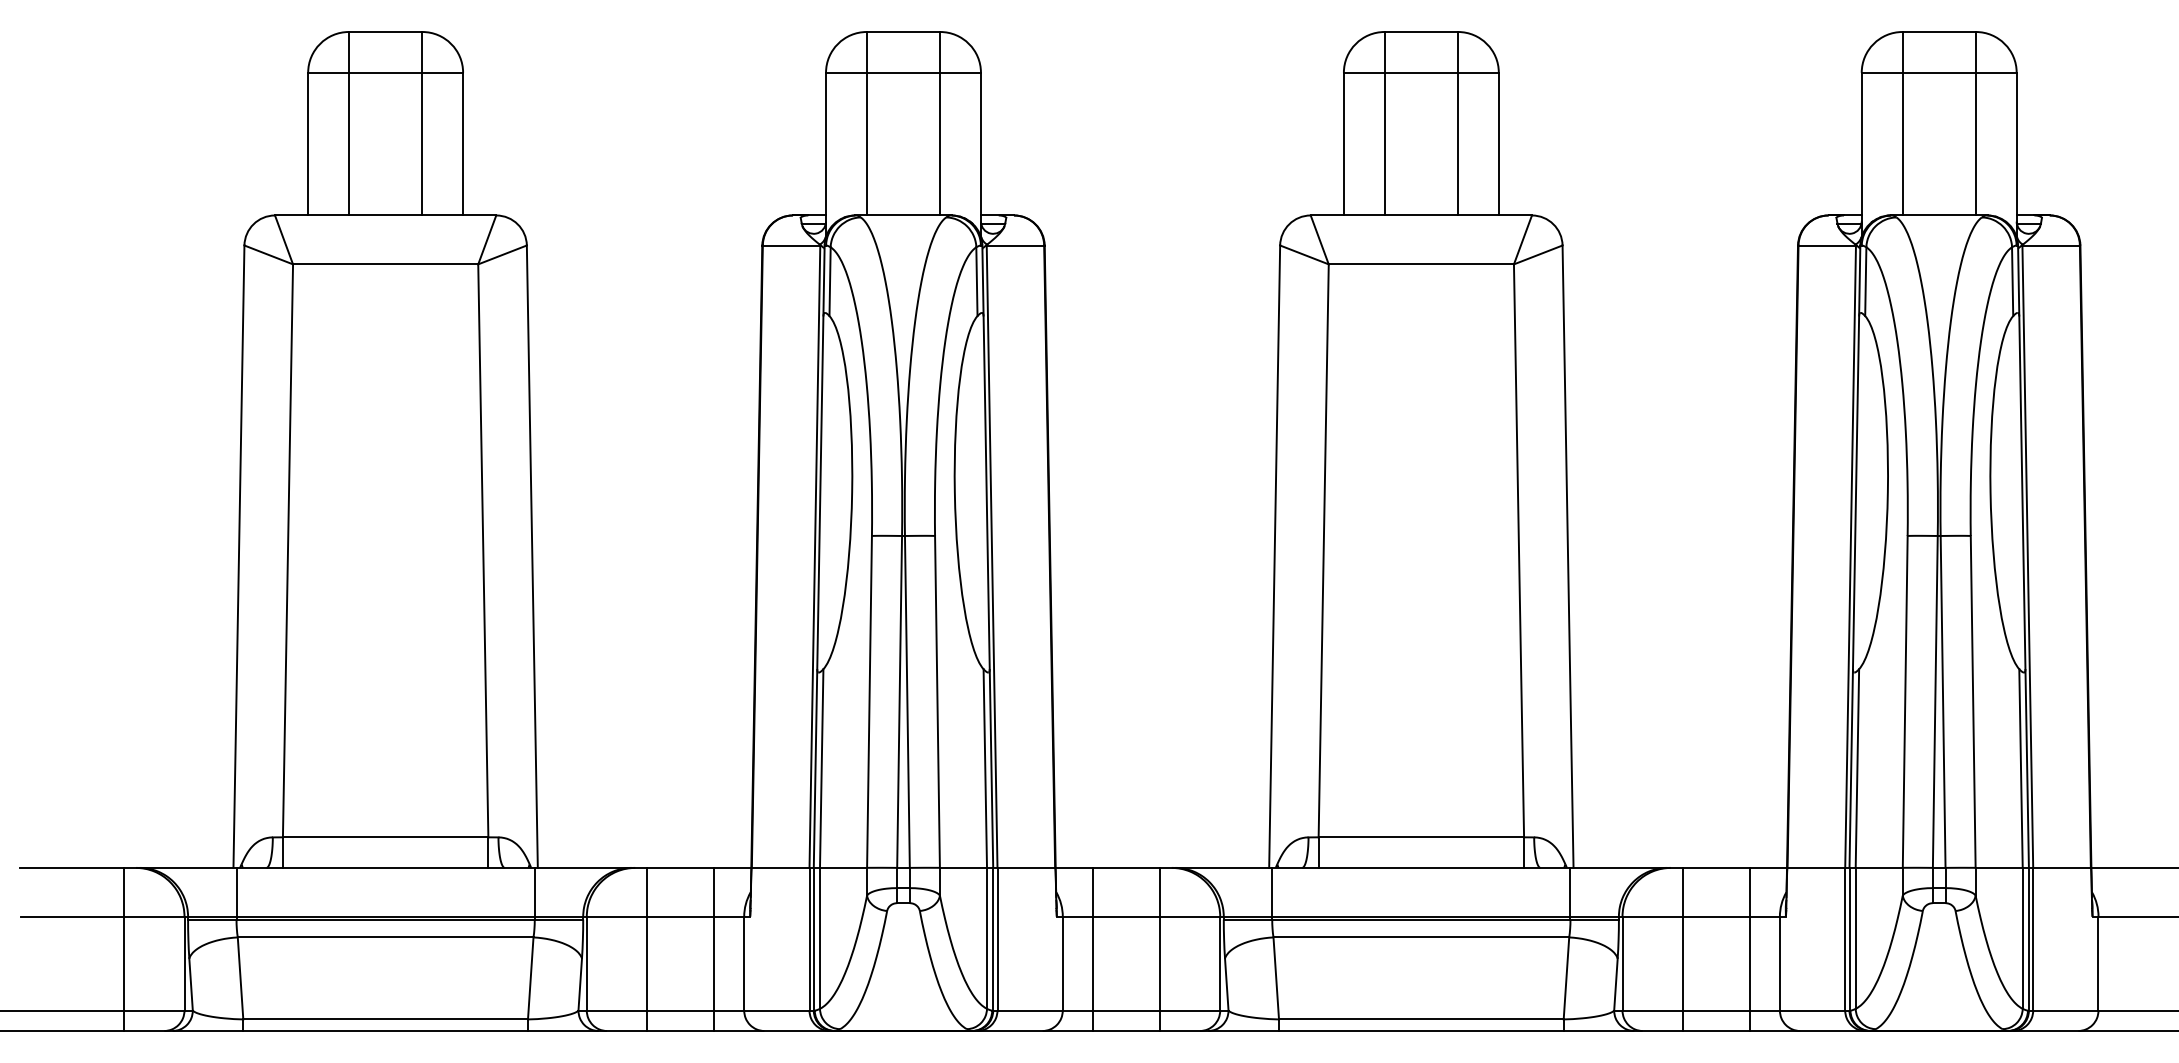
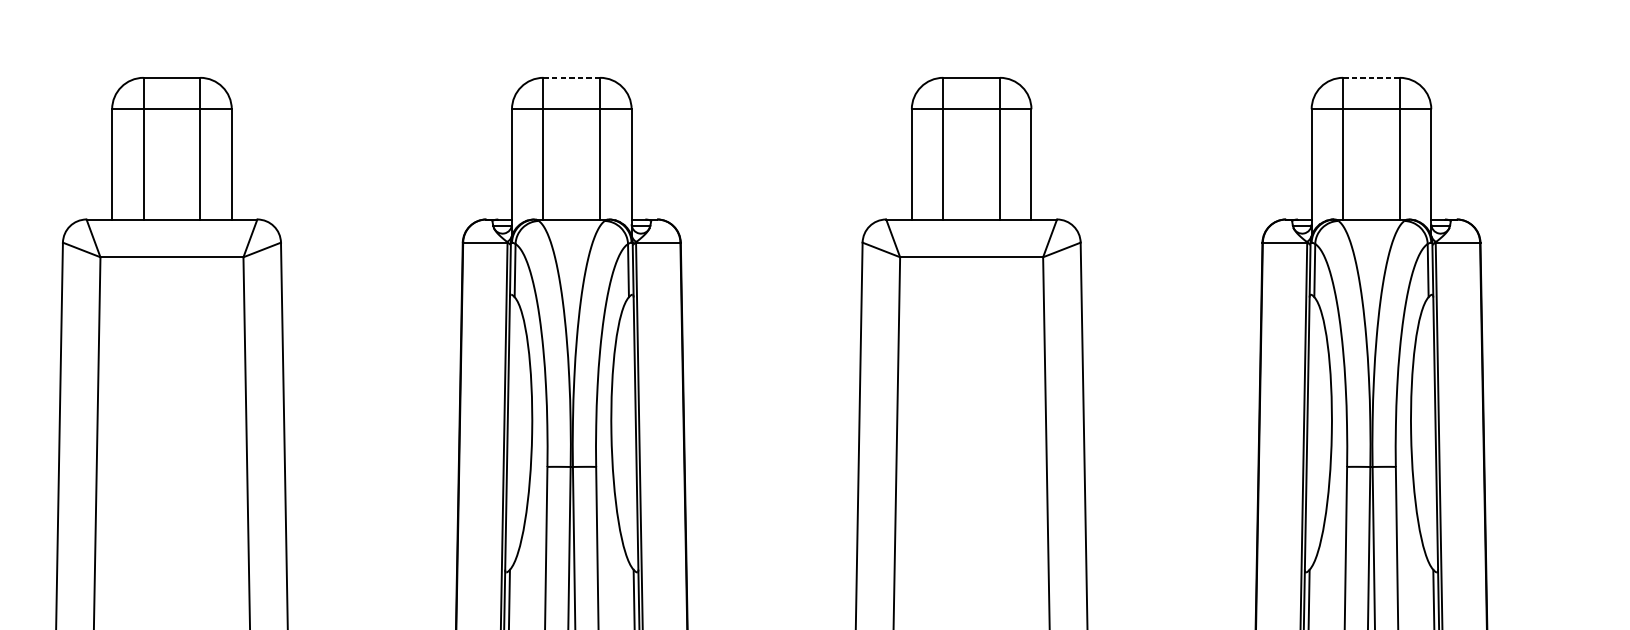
line: (903, 32) -> (571, 78), solid -> dashed
line: (1939, 32) -> (1371, 78), solid -> dashed

